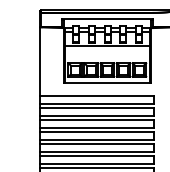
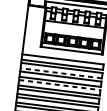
line: (96, 115) -> (60, 73), solid -> dashed
line: (97, 132) -> (60, 85), solid -> dashed

